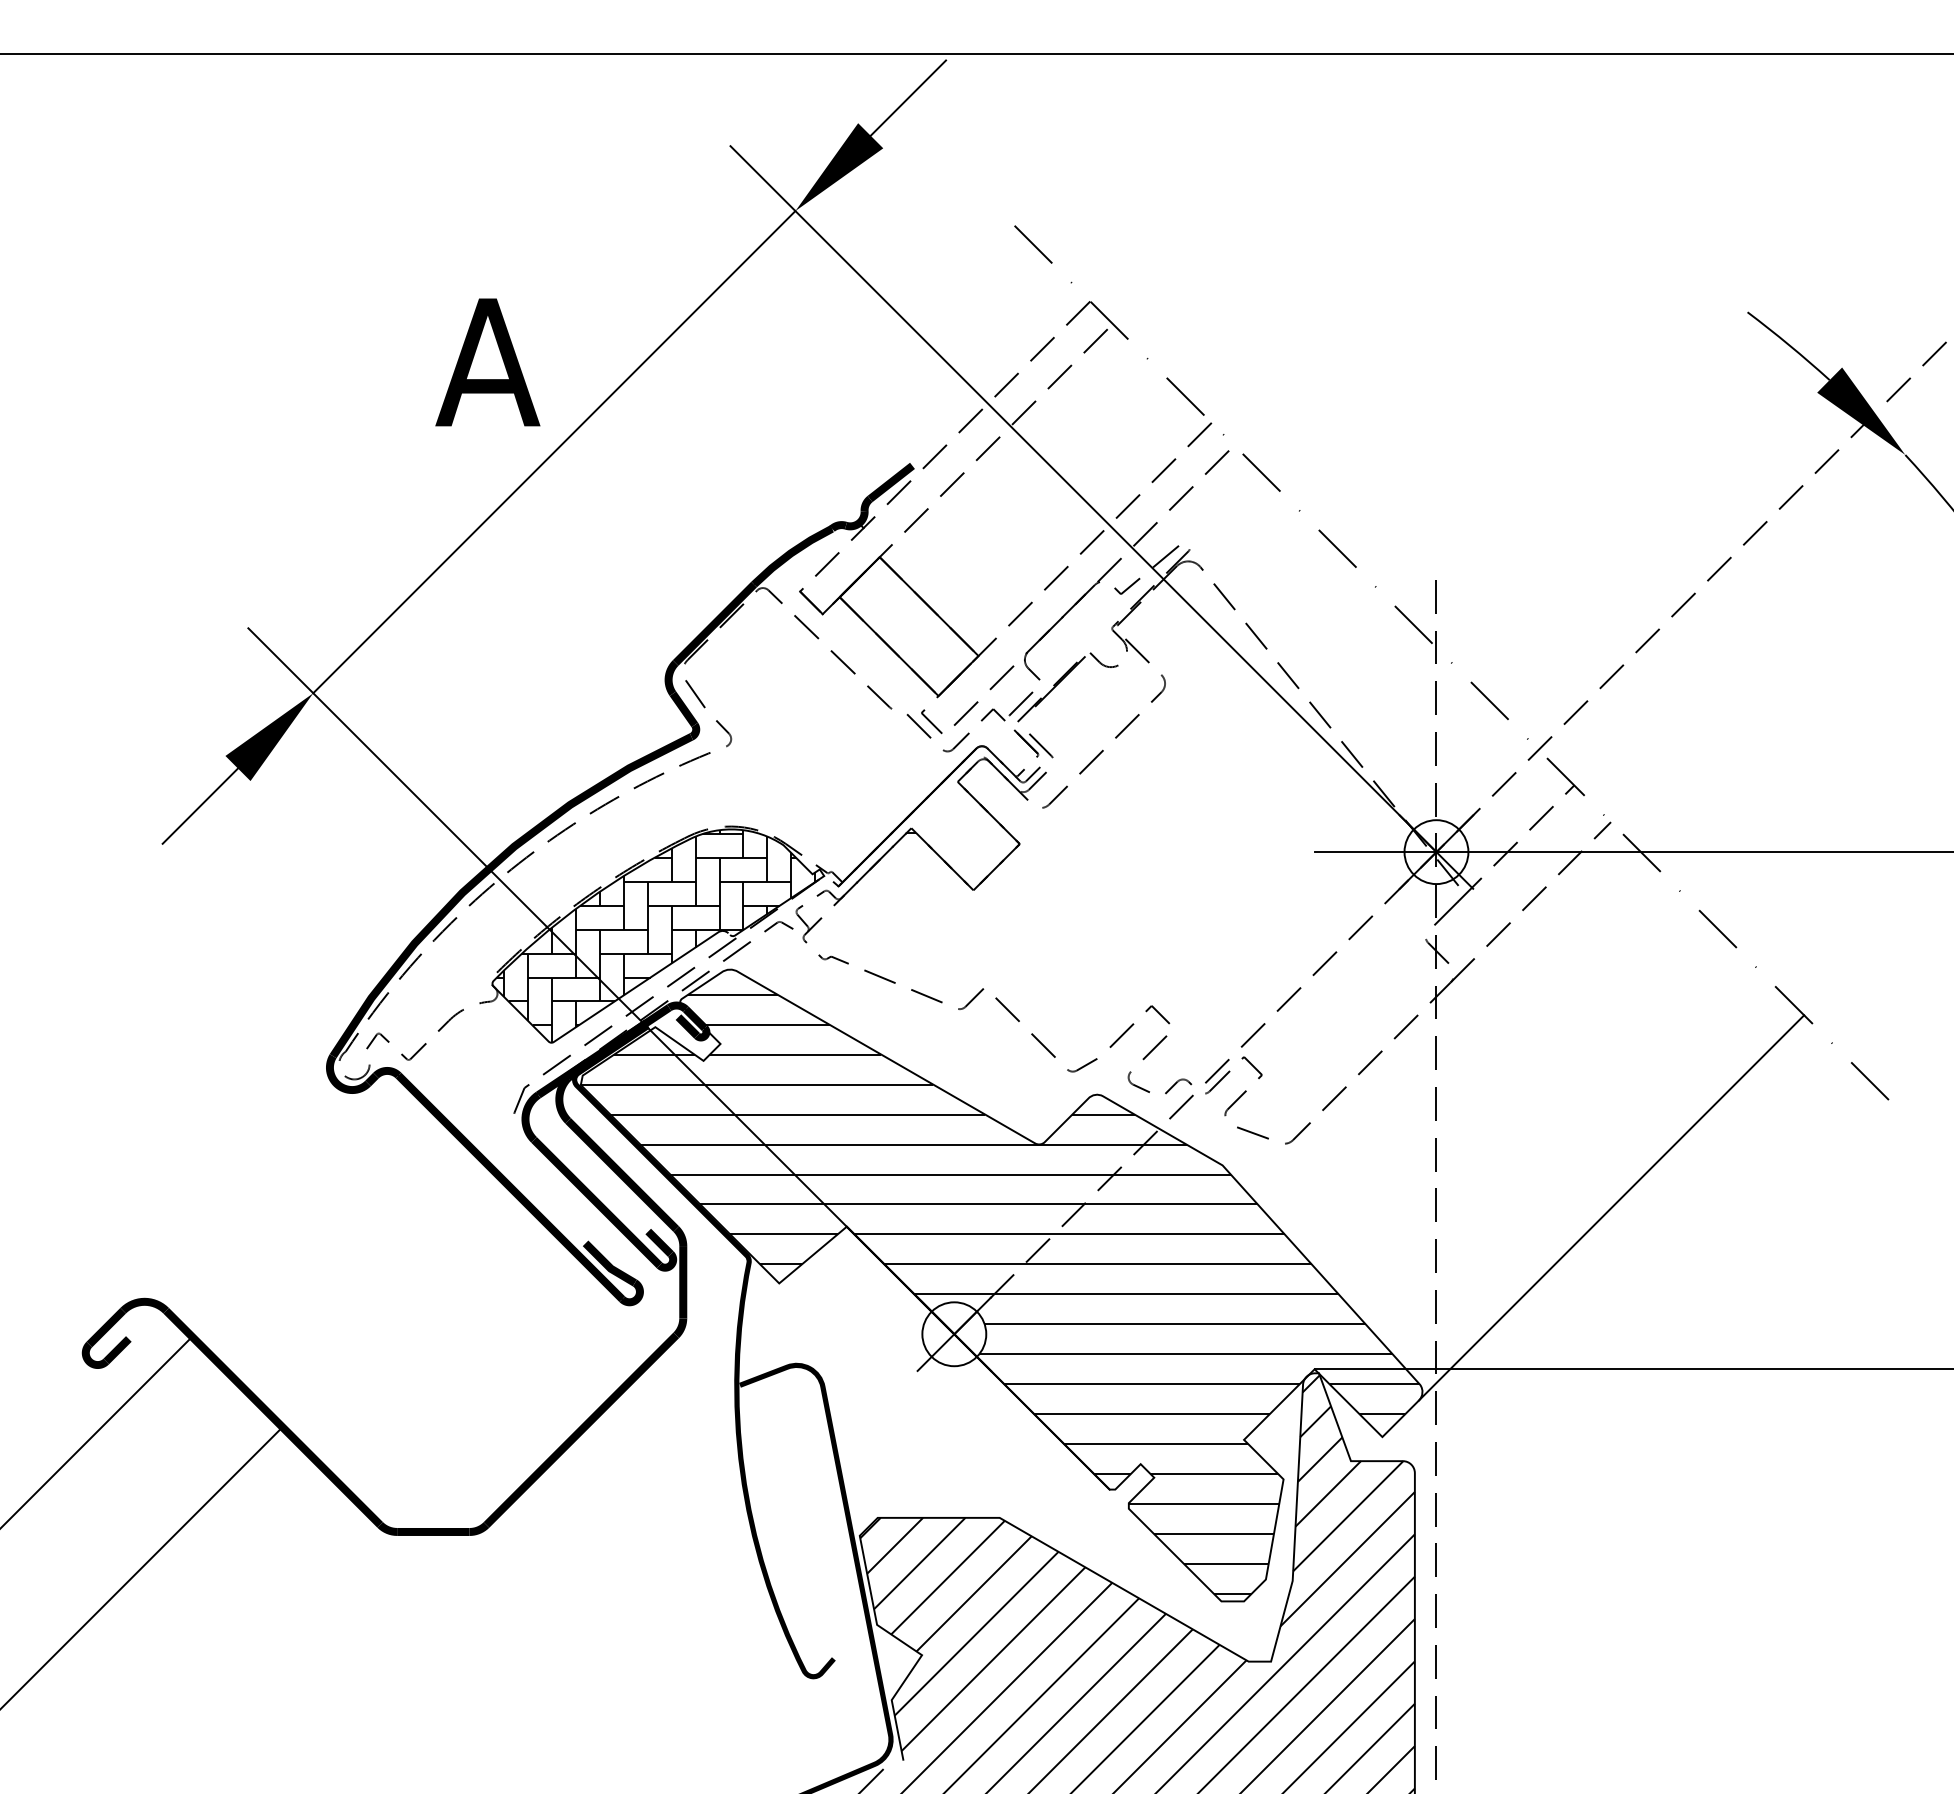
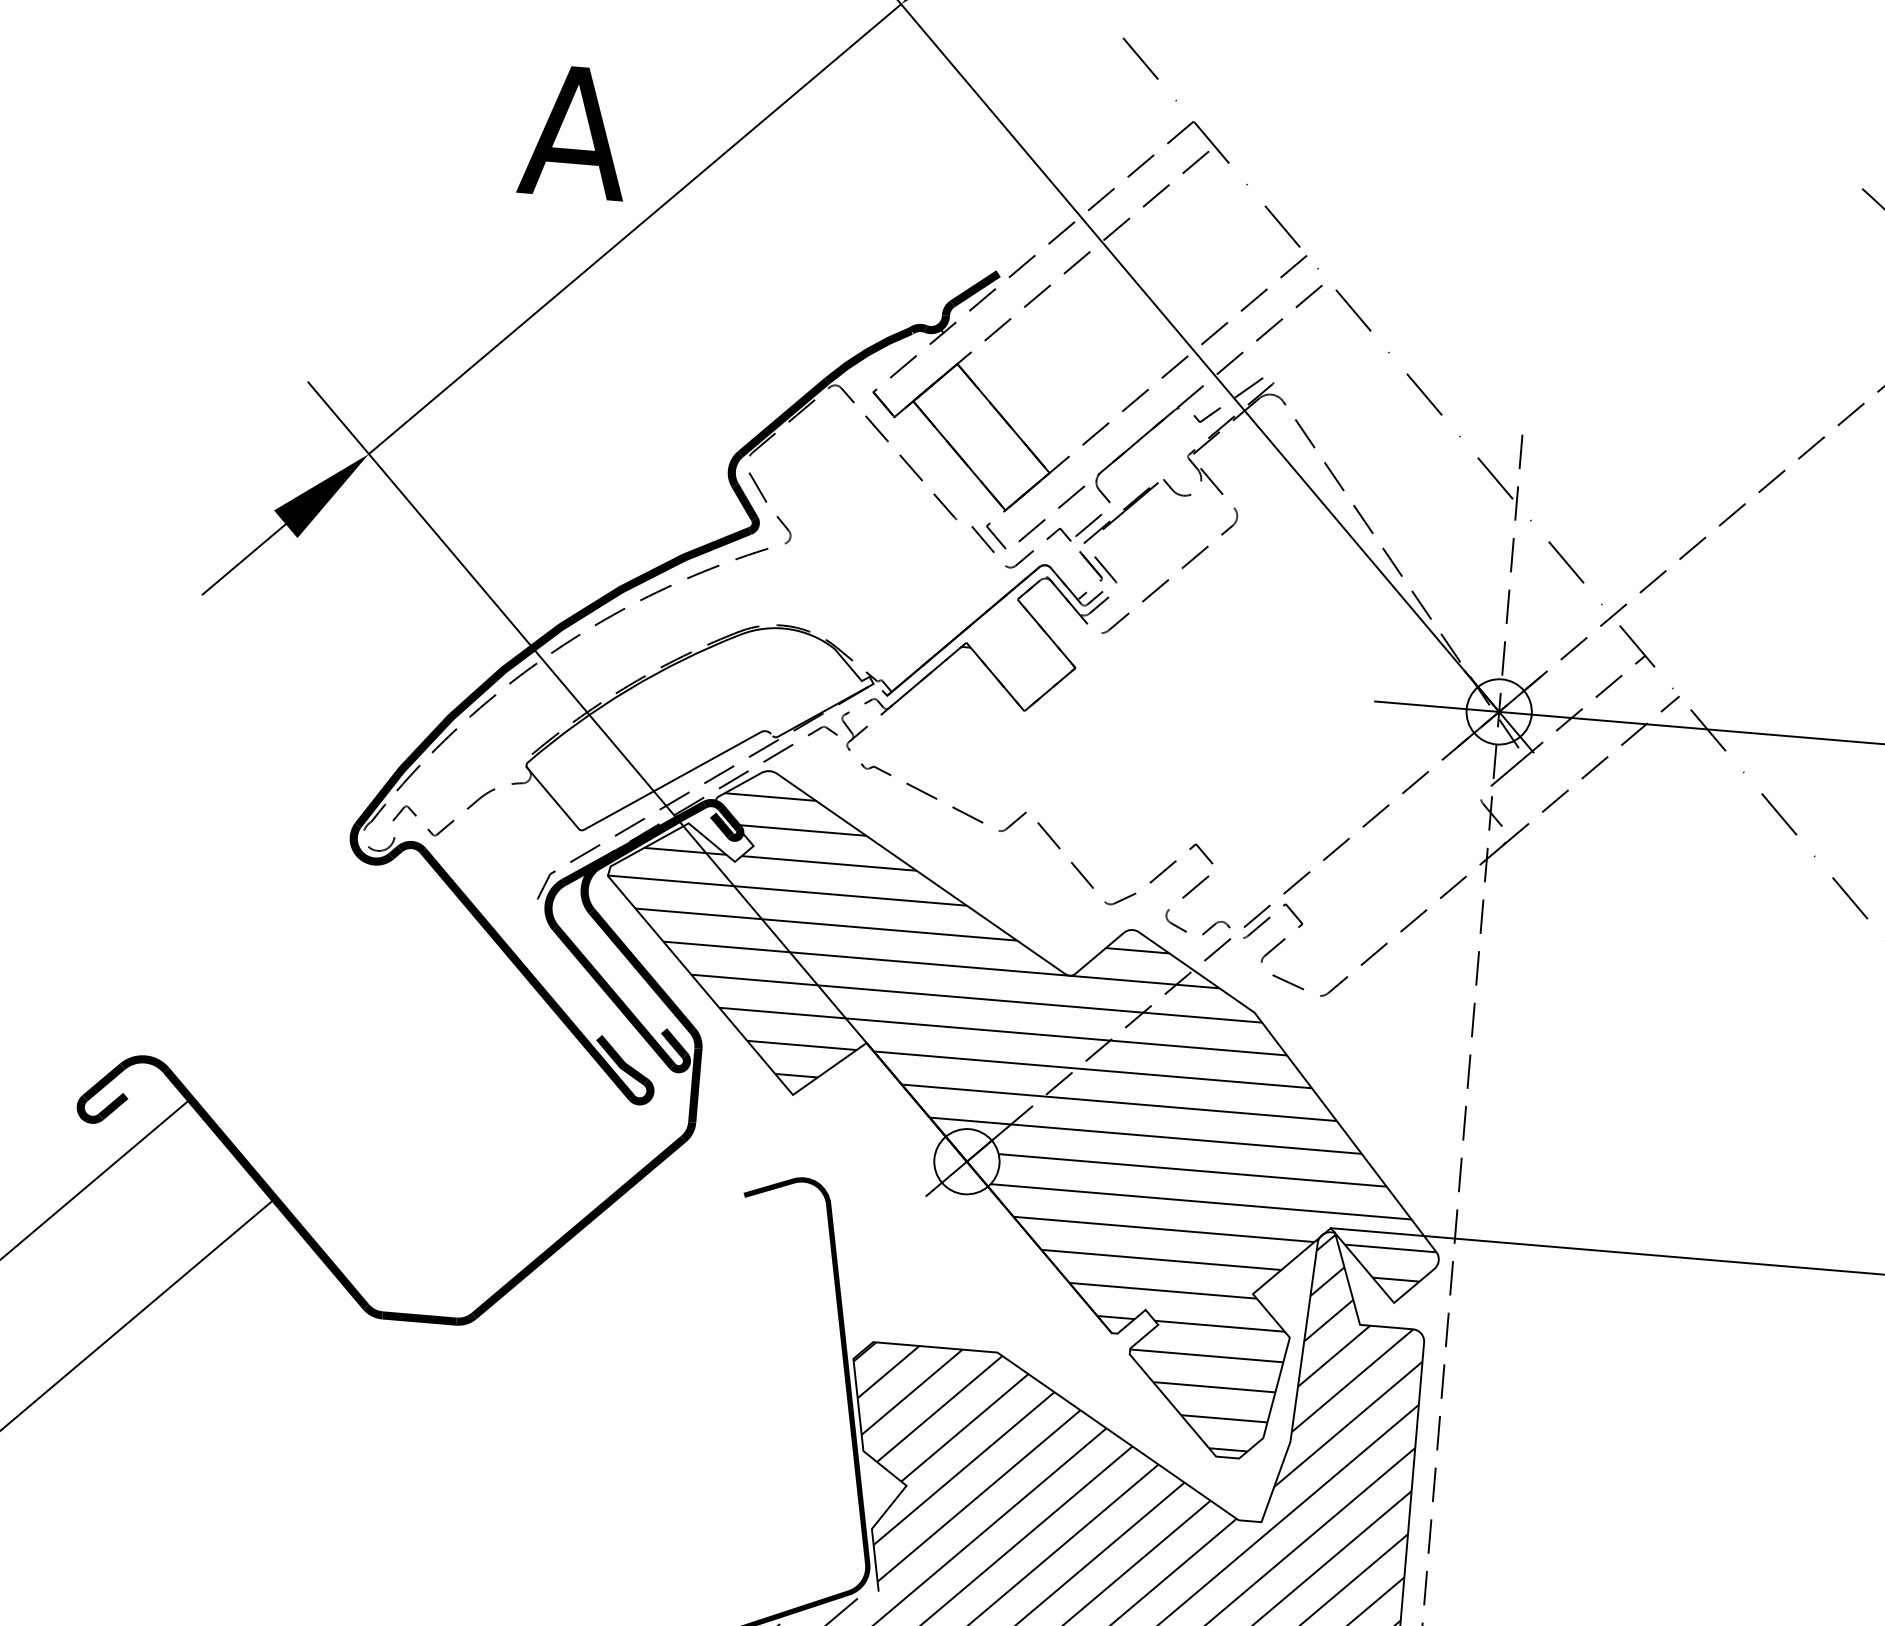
hatch: (656, 936) -> (697, 731), removed
line: (1611, 1207) -> (1647, 1088), removed
fill: (703, 1351) -> (710, 1157), removed

